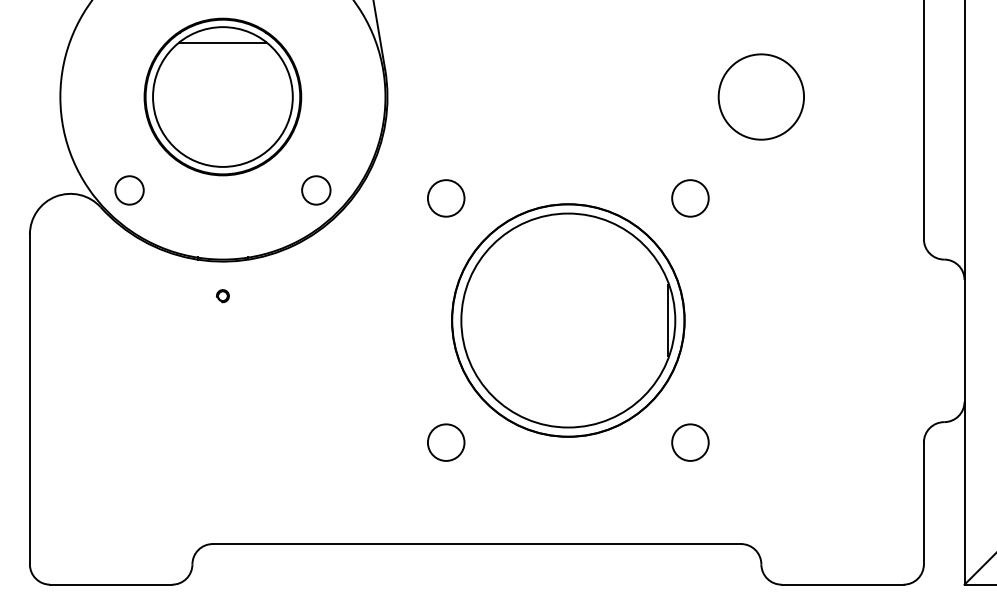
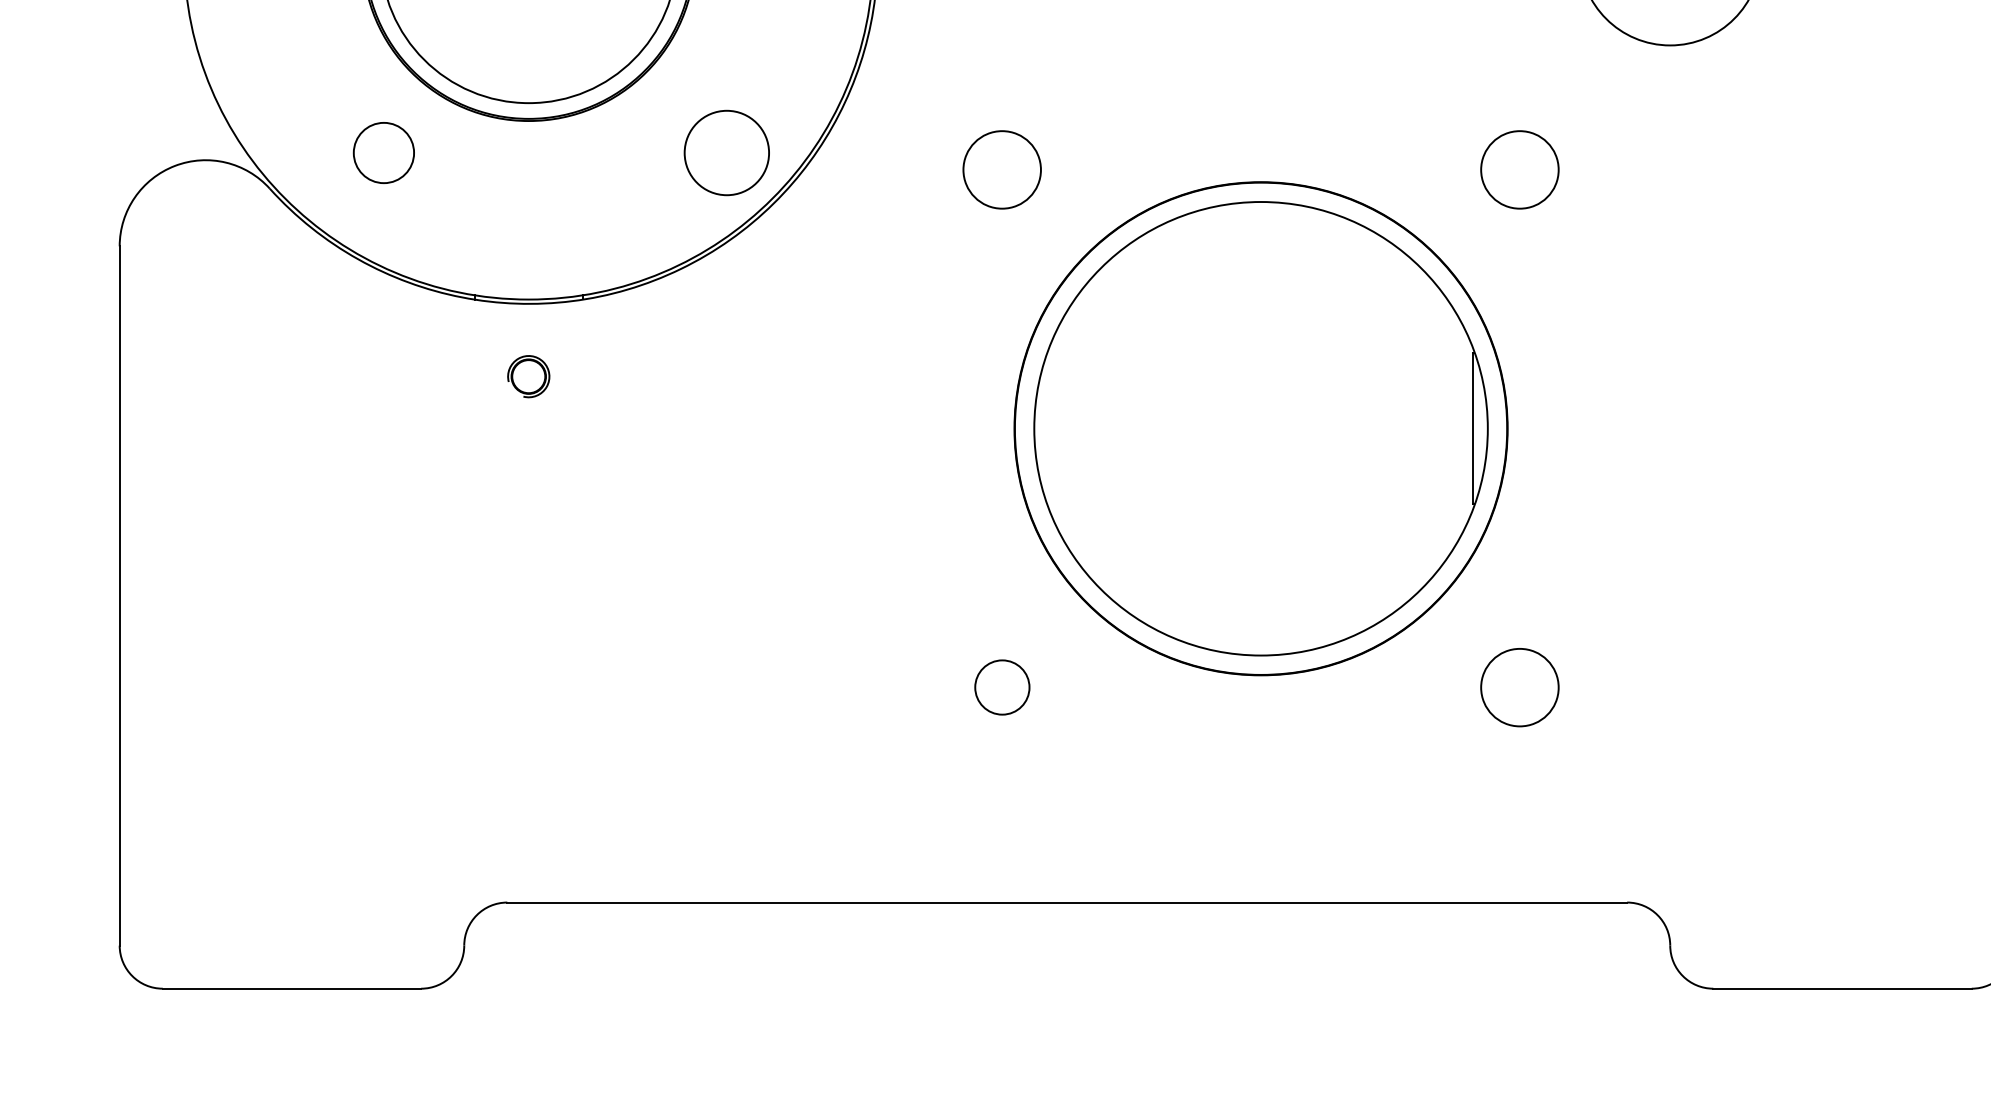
circle: (129, 190) -> (383, 153), moved
circle: (316, 190) -> (727, 153), size x1.4
part: (222, 296) -> (527, 377), size x1.6
circle: (446, 442) -> (1002, 687), size x0.7

